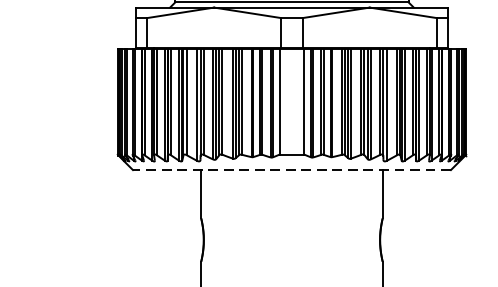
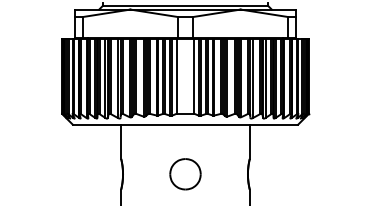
line: (291, 169) -> (185, 124), dashed -> solid
part: (291, 240) -> (185, 174), added

